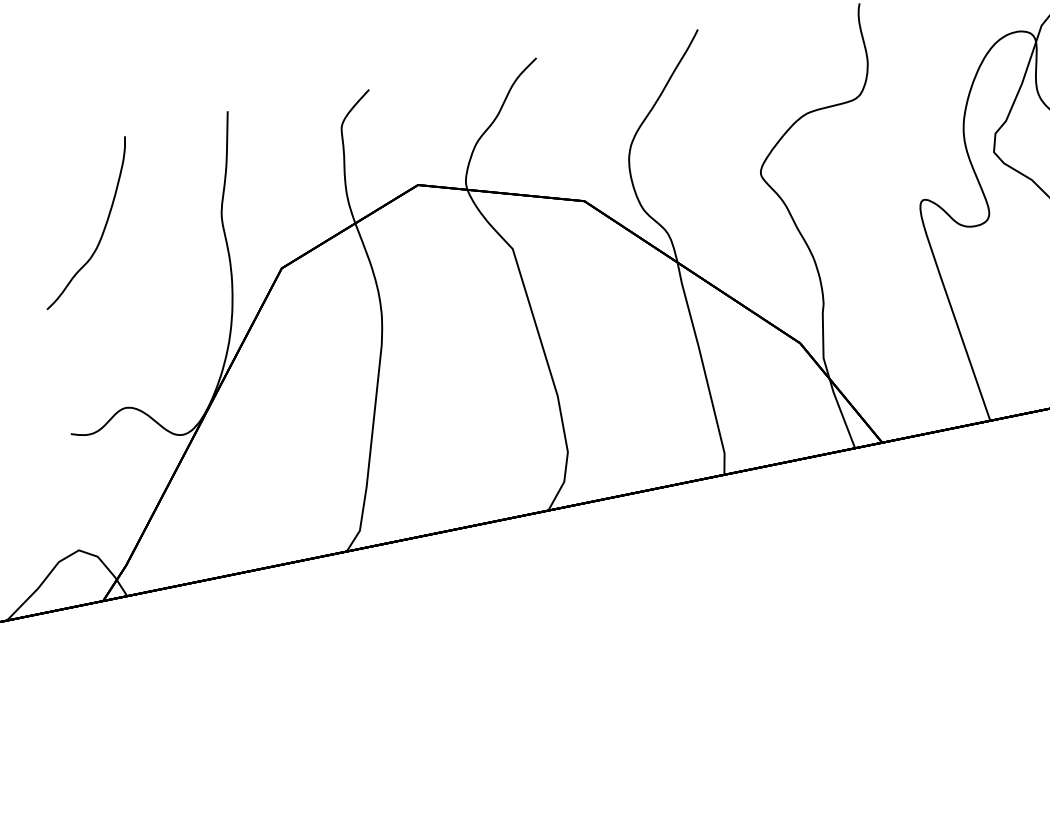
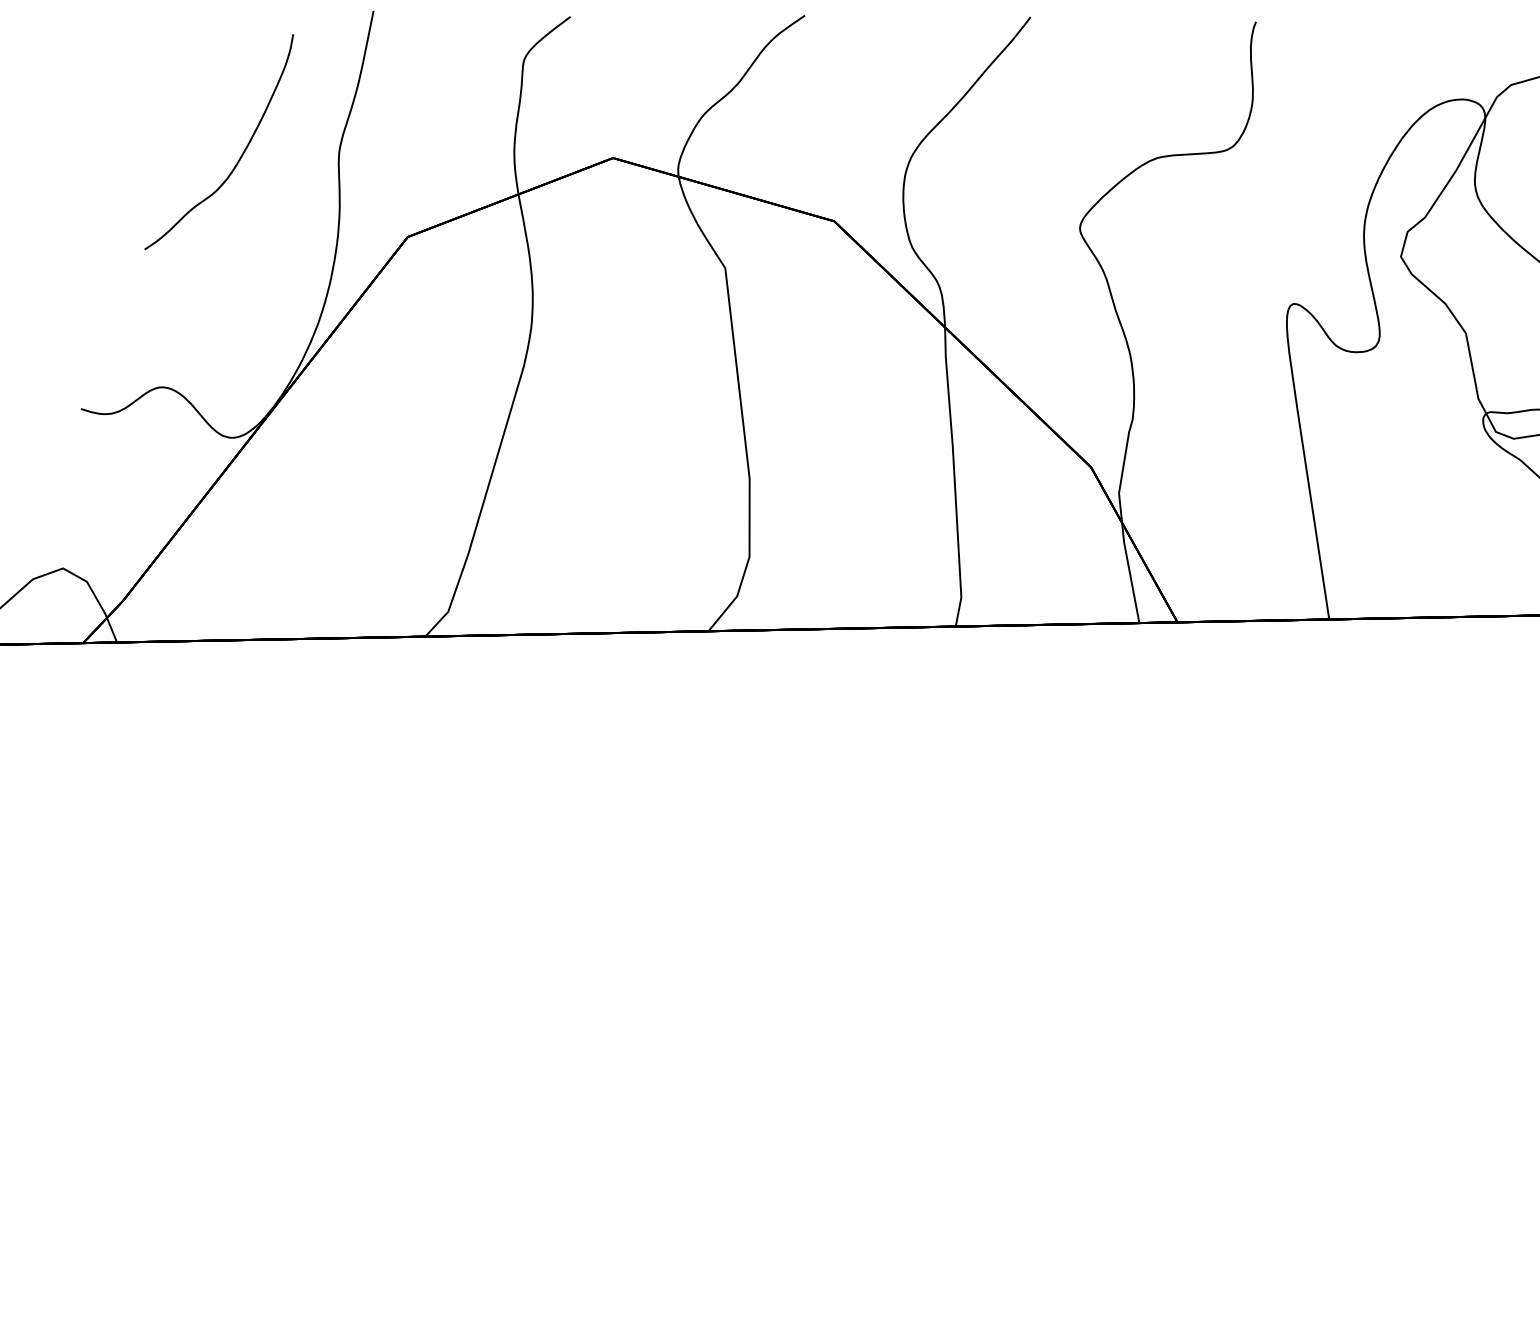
part: (102, 231) -> (239, 157), moved

